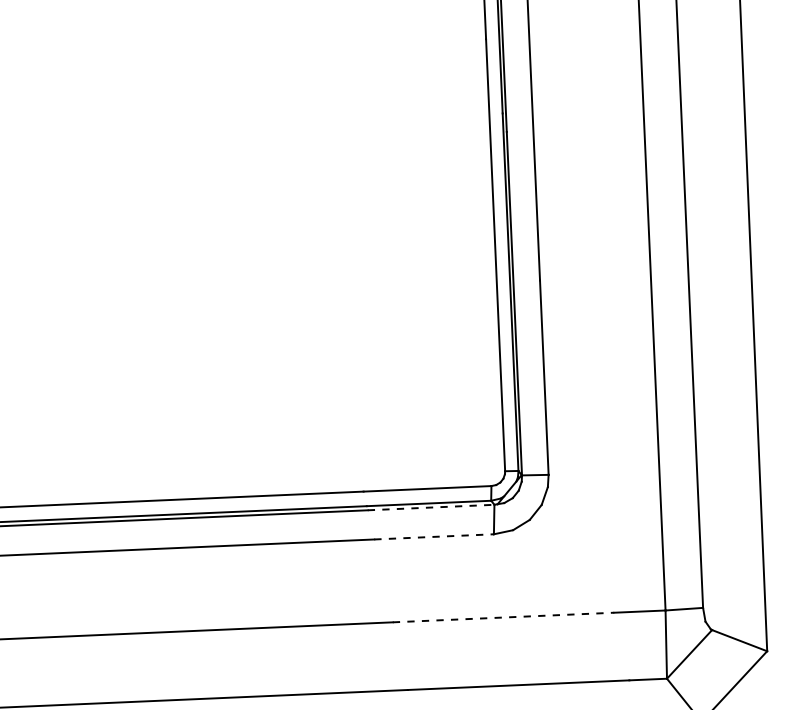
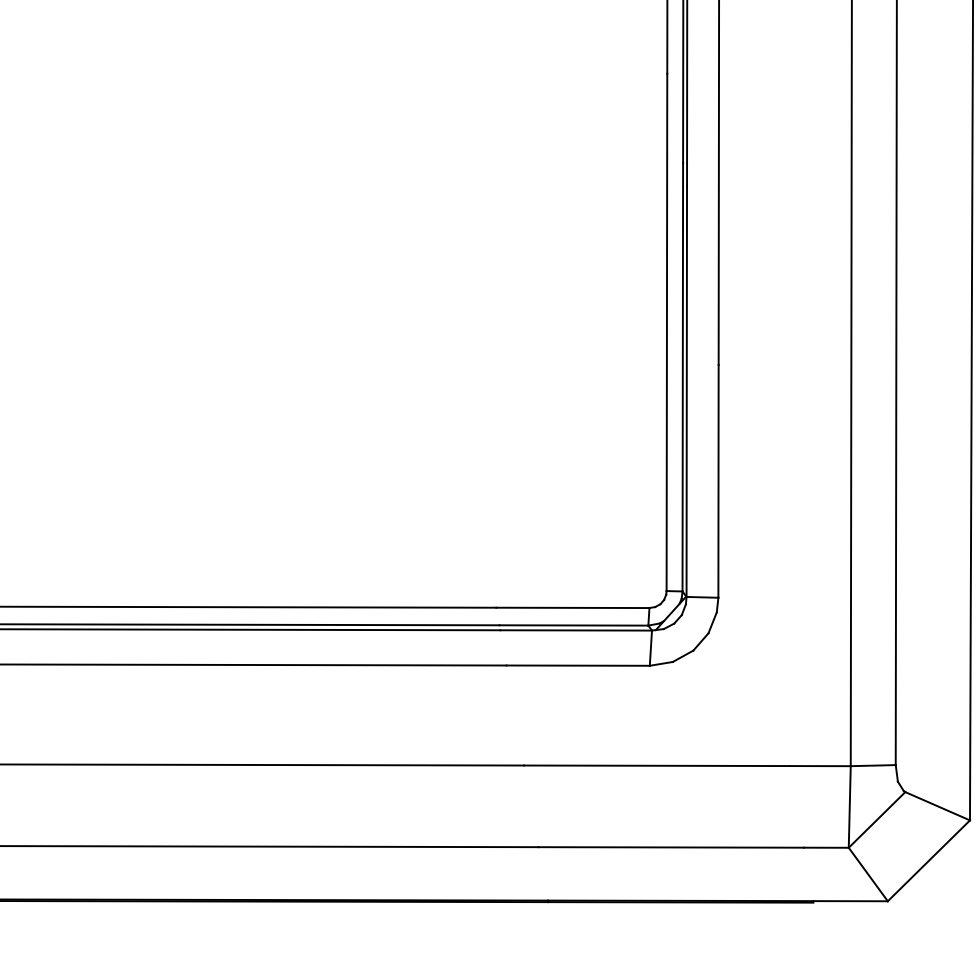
line: (431, 507) -> (576, 630), dashed -> solid
line: (434, 536) -> (578, 665), dashed -> solid
line: (503, 617) -> (656, 765), dashed -> solid

